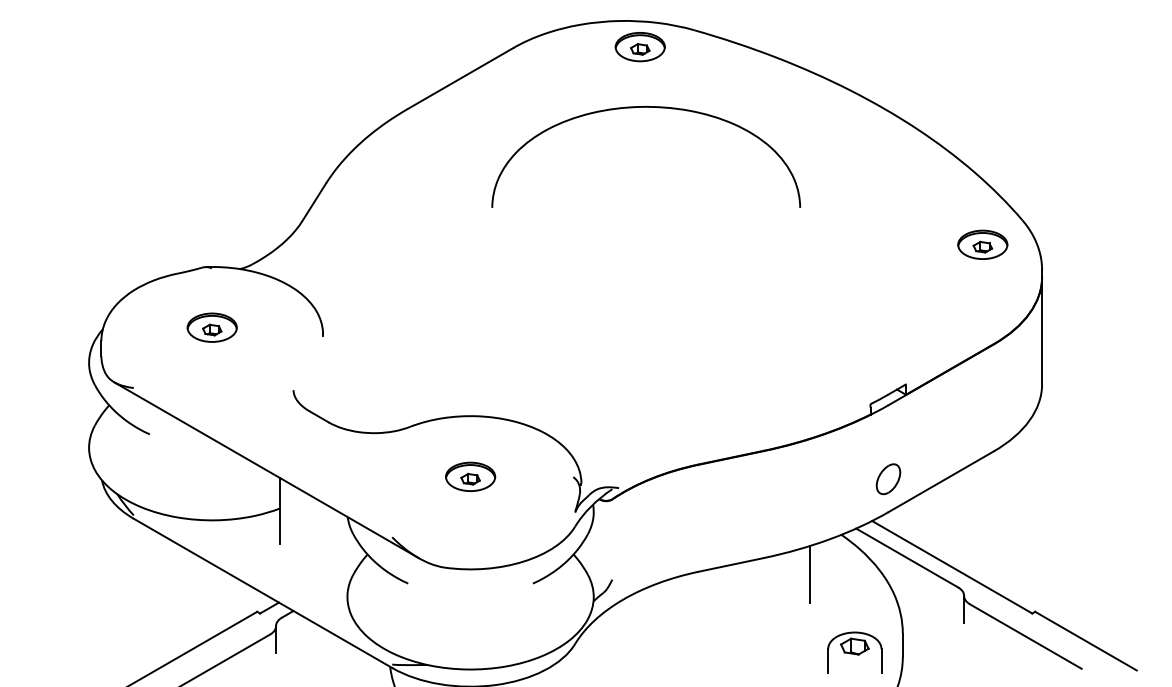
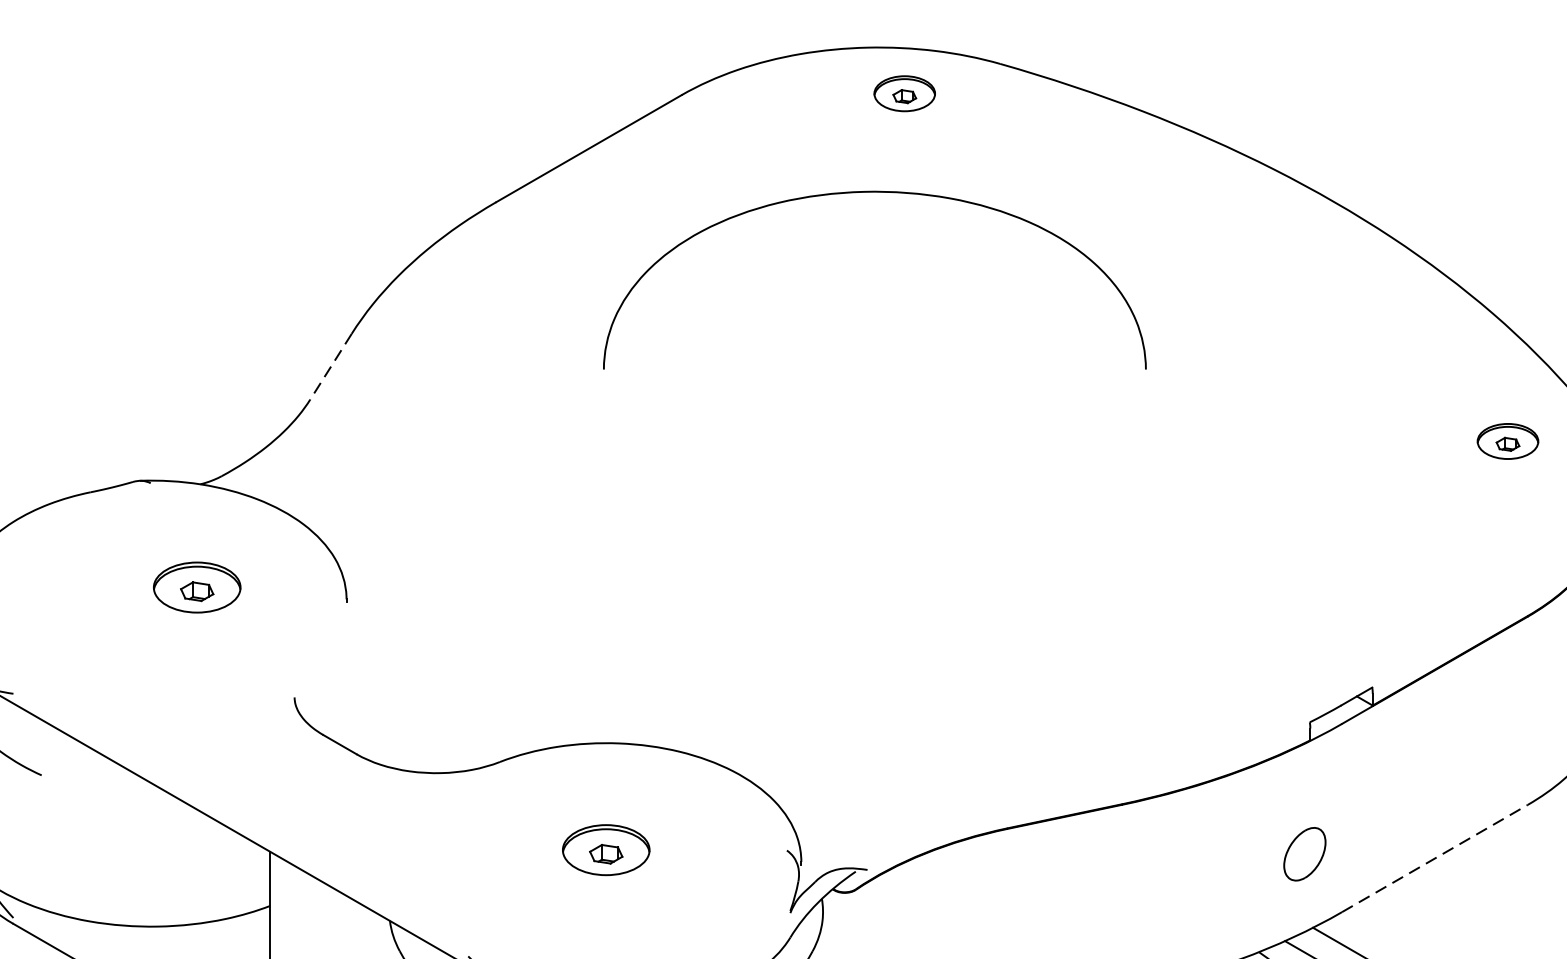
part: (639, 47) -> (903, 94), size x0.7
curve: (646, 107) -> (875, 192), moved
line: (313, 202) -> (329, 367), solid -> dashed
part: (982, 244) -> (1507, 441), size x0.7
part: (211, 327) -> (195, 587), moved
part: (888, 479) -> (1304, 854), moved
line: (941, 481) -> (1435, 858), solid -> dashed

